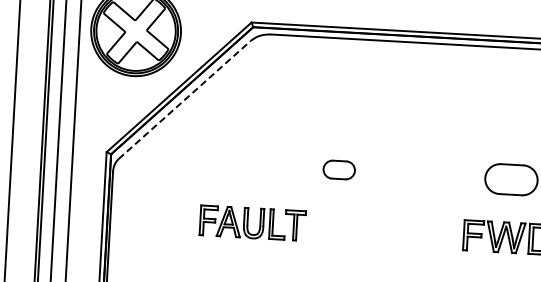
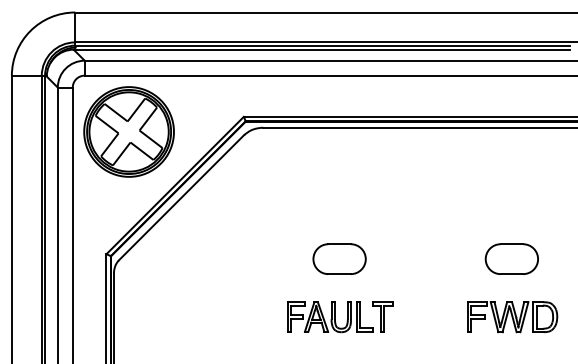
line: (184, 99) -> (181, 197), dashed -> solid
part: (339, 169) -> (339, 258), size x1.67
part: (253, 223) -> (340, 317), moved

